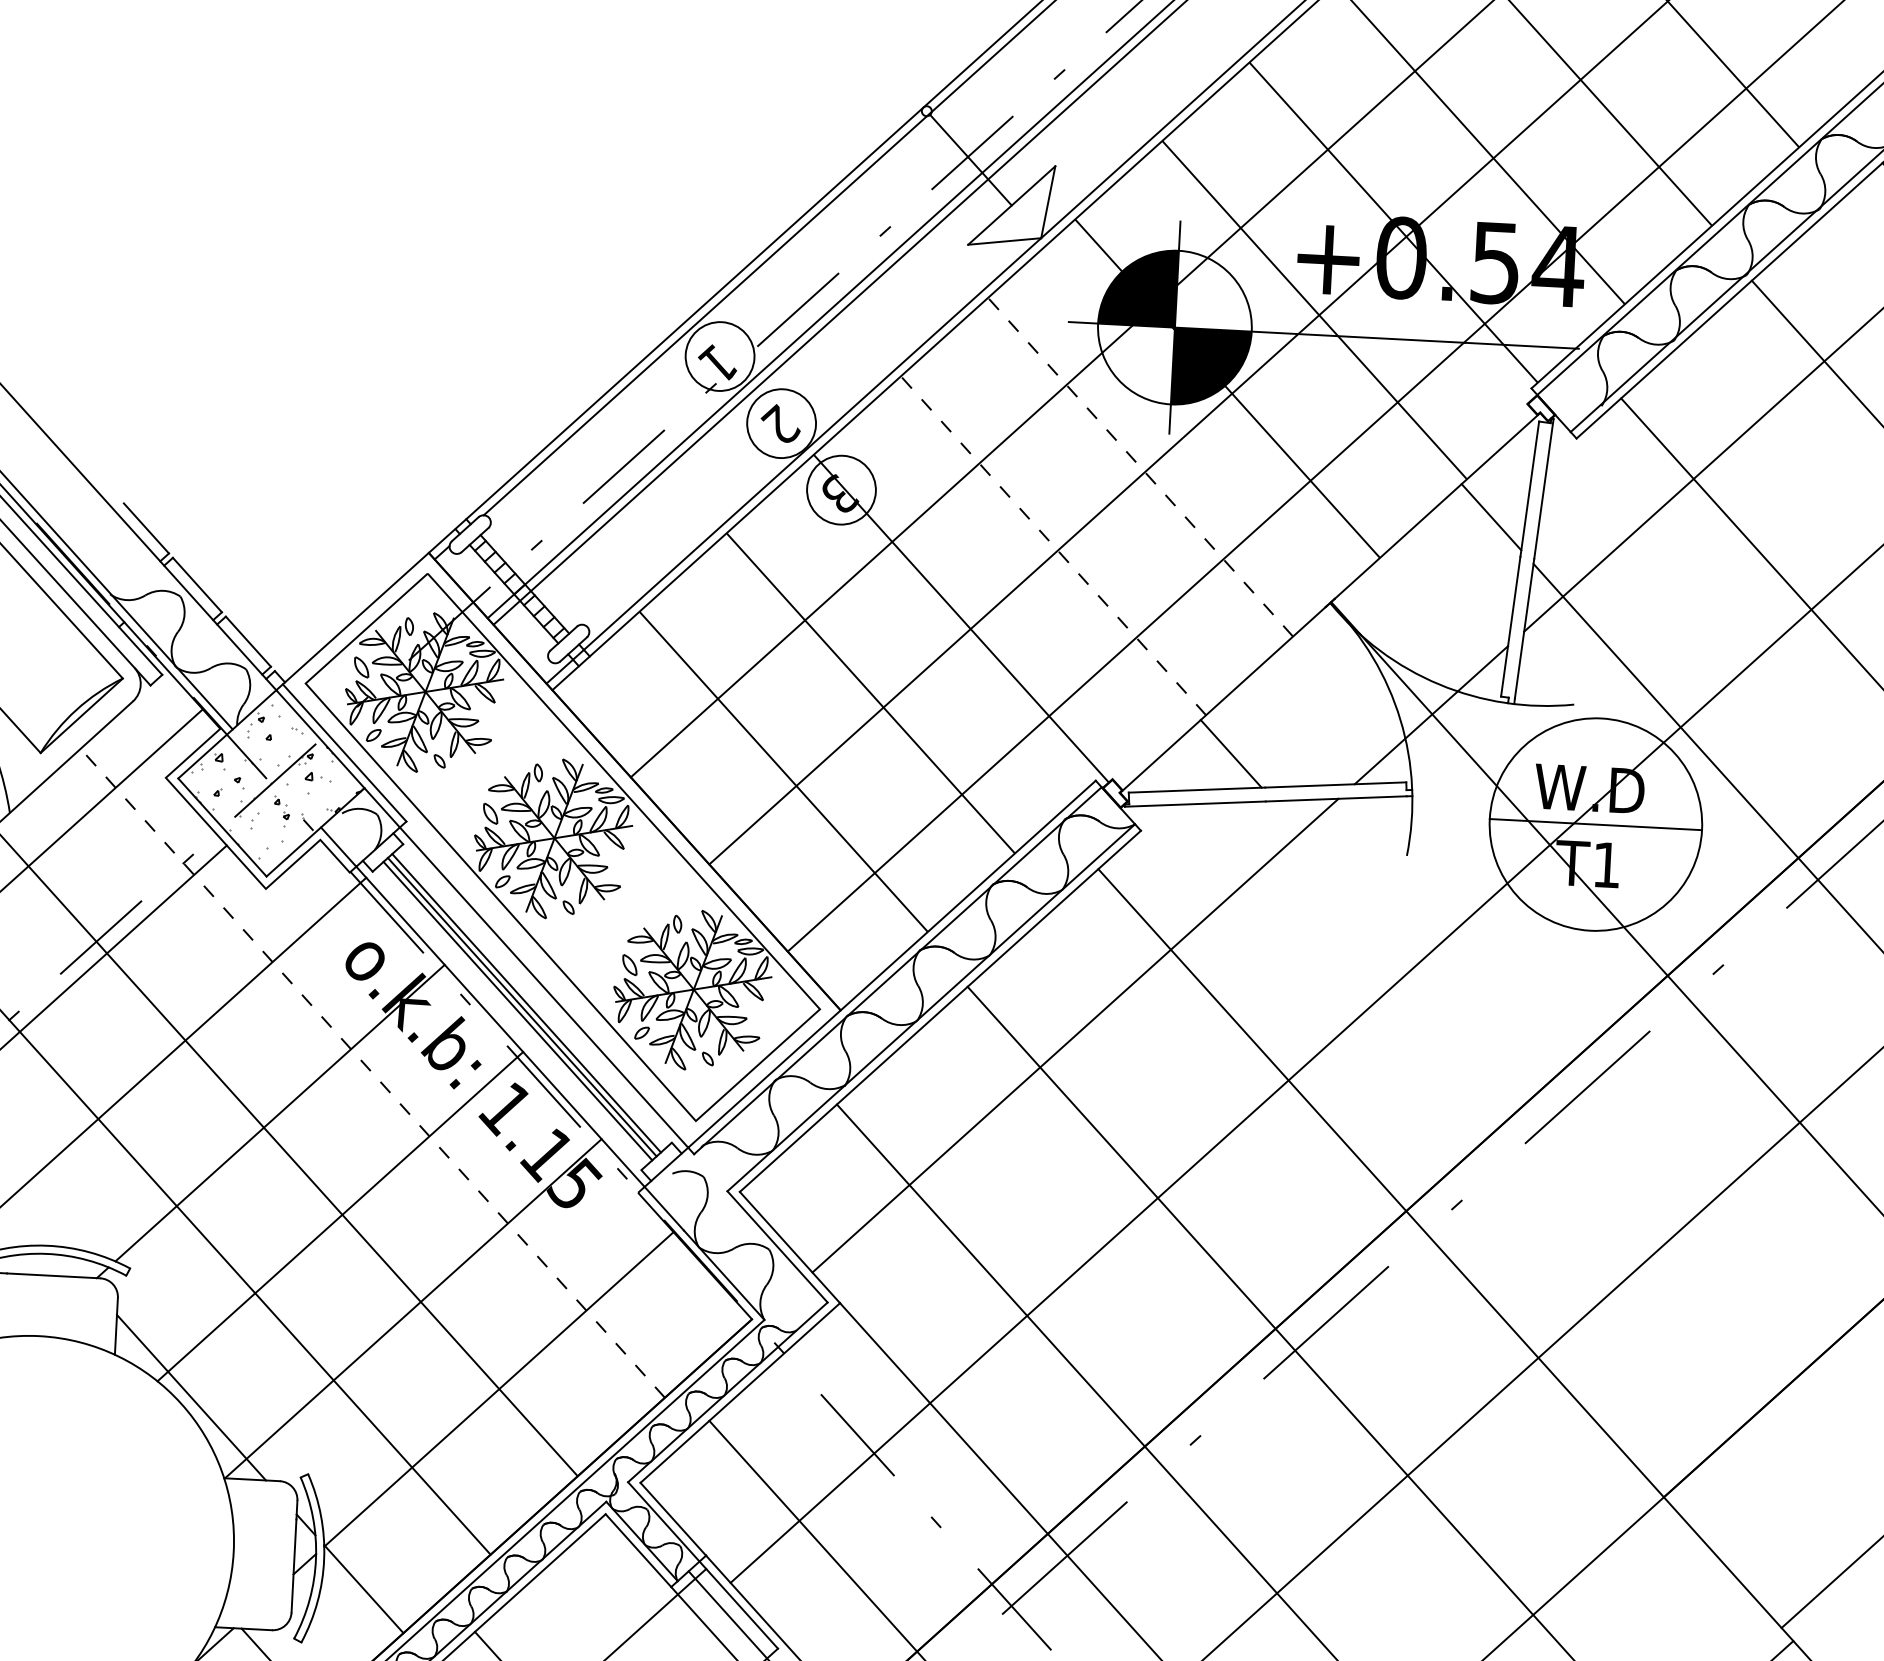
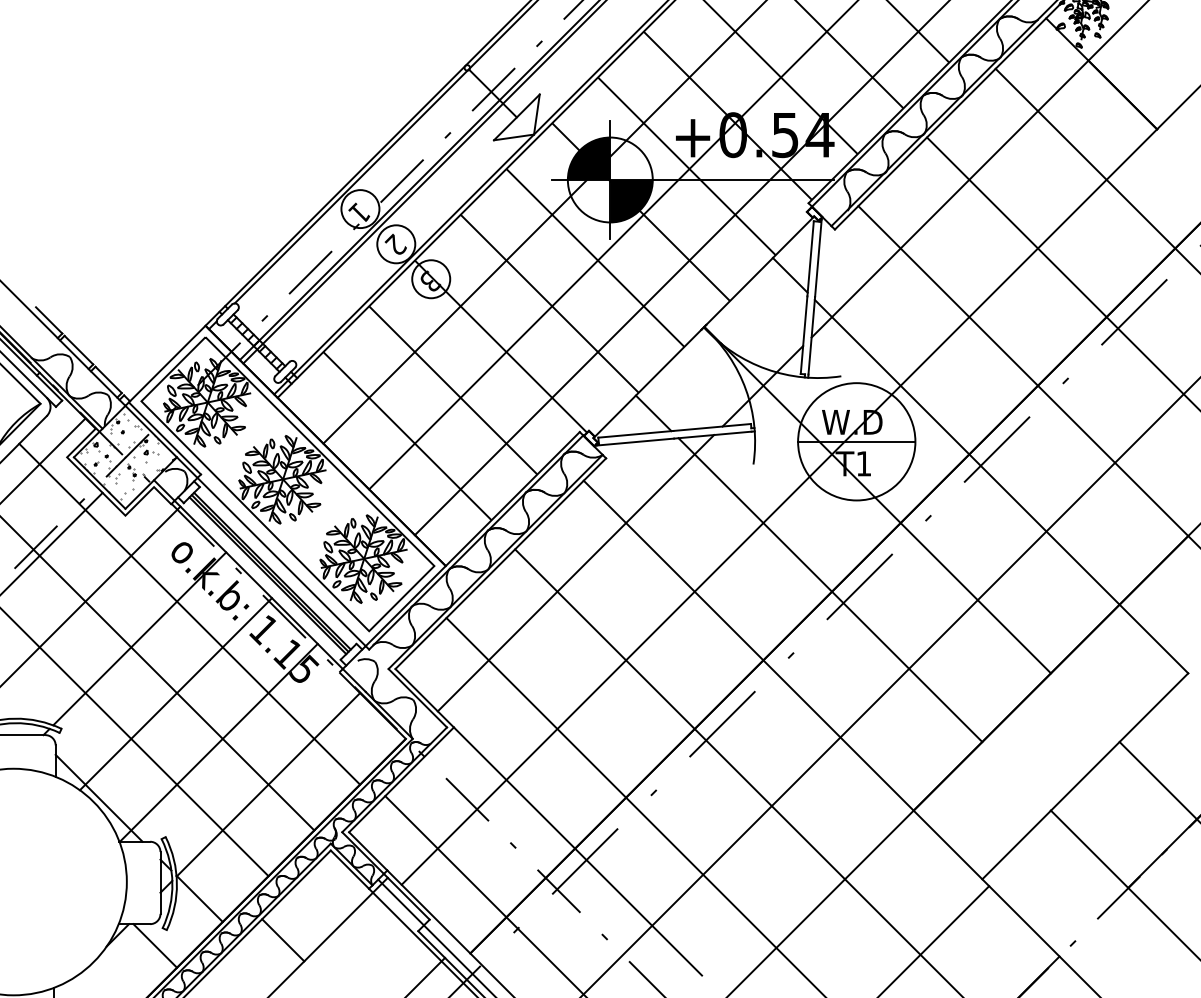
line: (1140, 466) -> (595, 257), dashed -> solid
line: (1053, 545) -> (549, 303), dashed -> solid
line: (372, 1073) -> (189, 614), dashed -> solid
line: (1534, 1091) -> (830, 590), added

